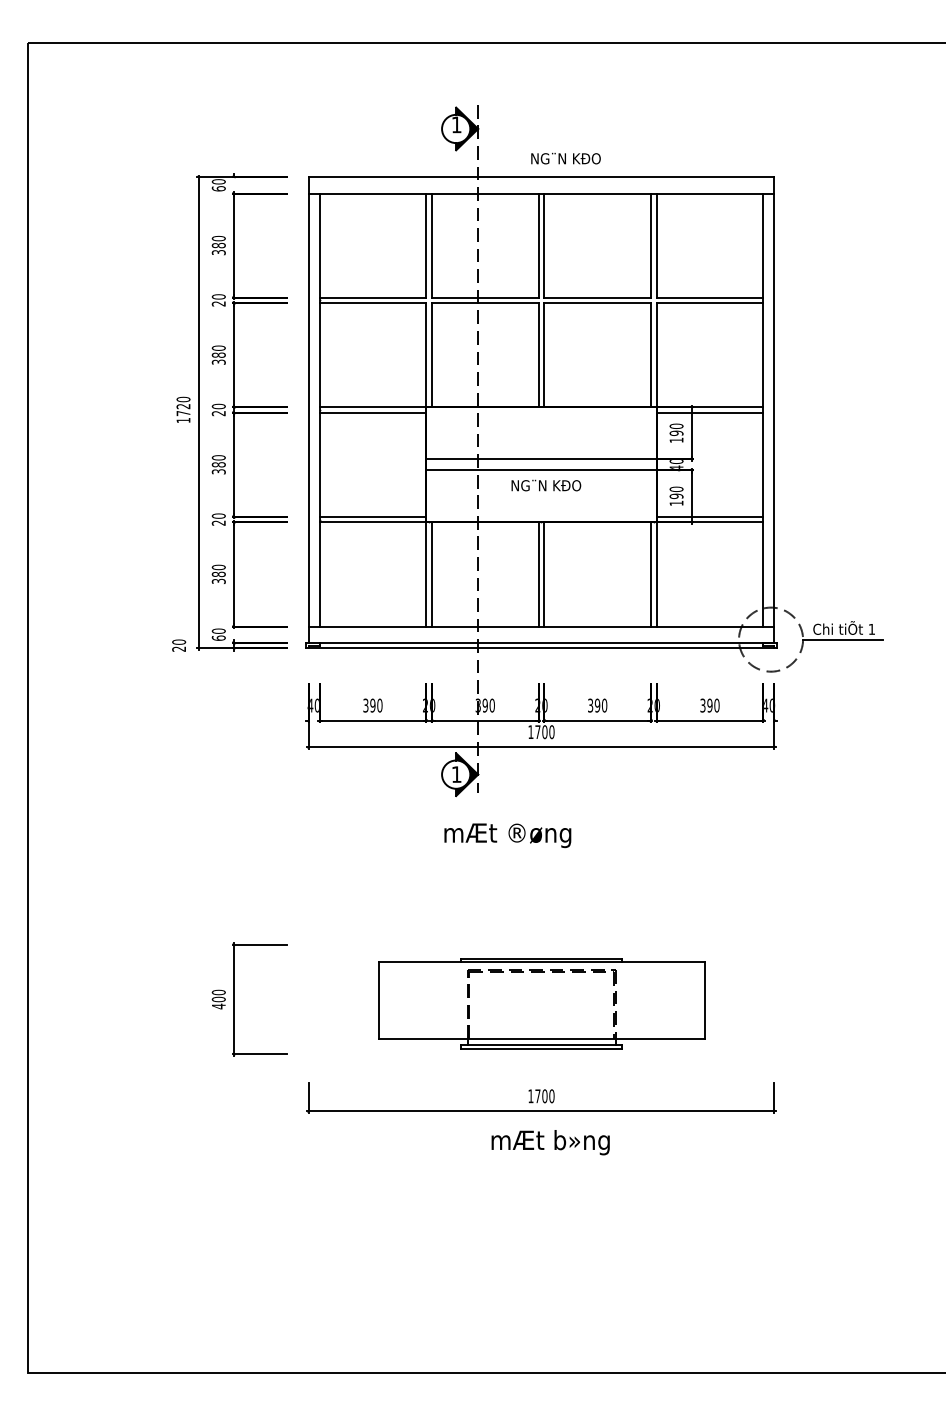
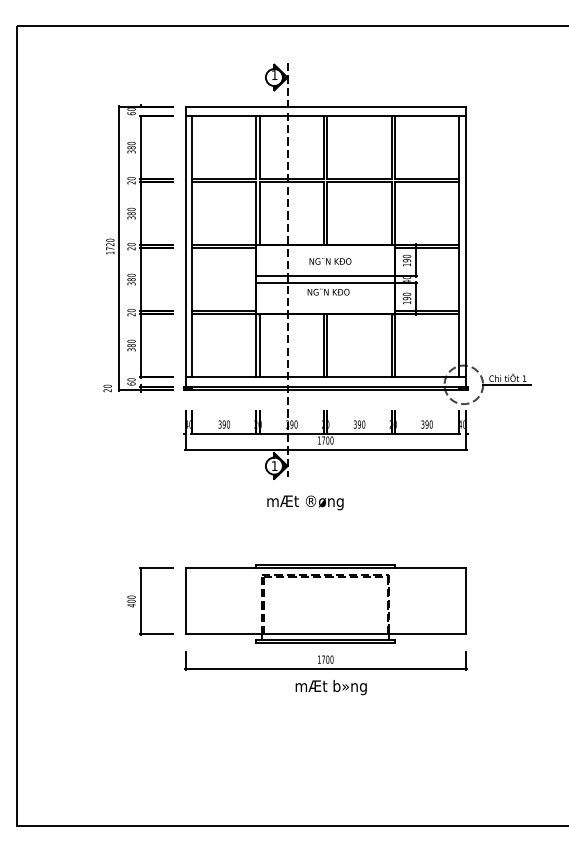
text: (566, 158) -> (330, 261), moved
part: (541, 1002) -> (325, 603), size x1.43

